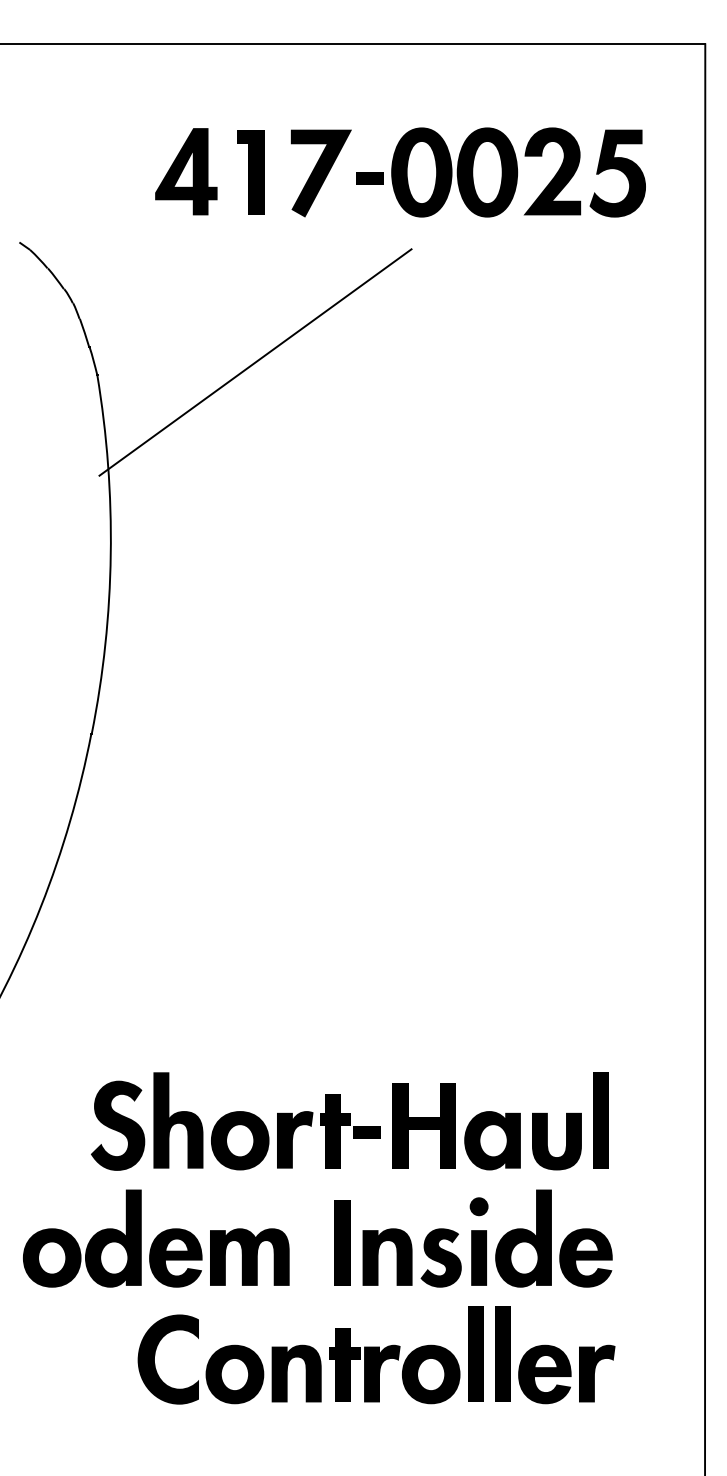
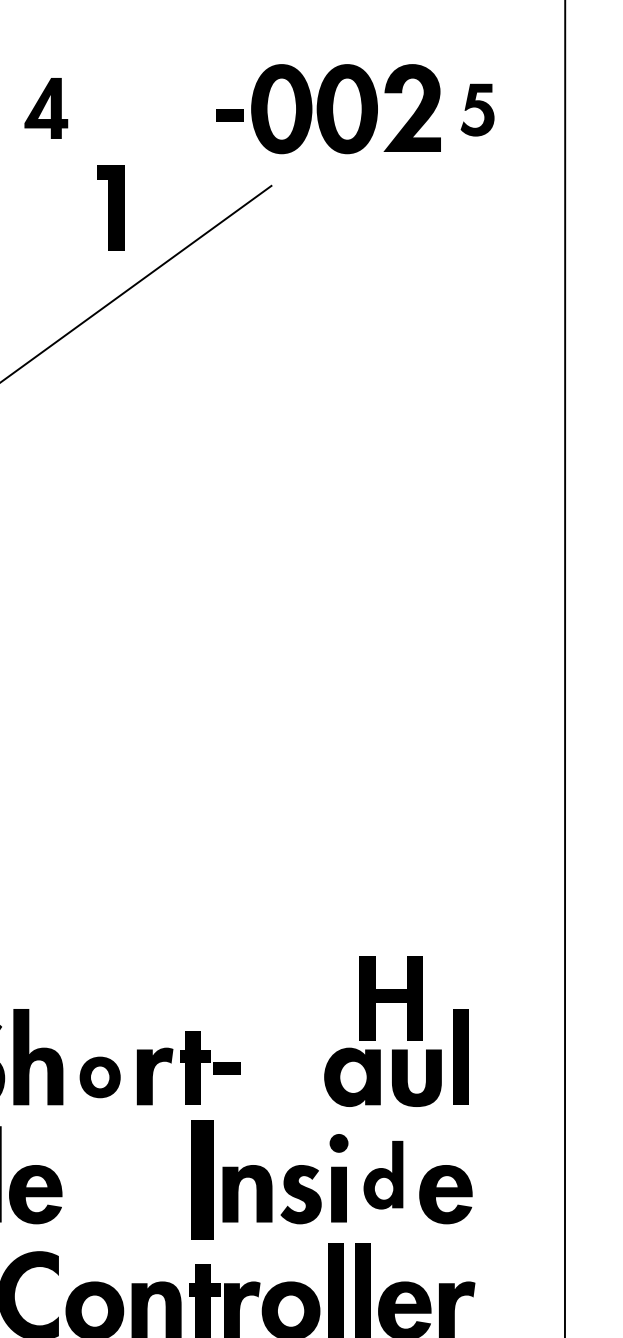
part: (186, 171) -> (46, 108), size x0.7
part: (250, 172) -> (110, 208), moved
part: (320, 173) -> (180, 110), removed
part: (617, 173) -> (477, 110), size x0.6
part: (423, 1125) -> (390, 998), moved
part: (240, 1140) -> (100, 1077), size x0.7
part: (523, 1238) -> (383, 1175), size x0.7
part: (342, 1242) -> (202, 1179), size x1.4
fill: (249, 1256) -> (109, 1193), removed

